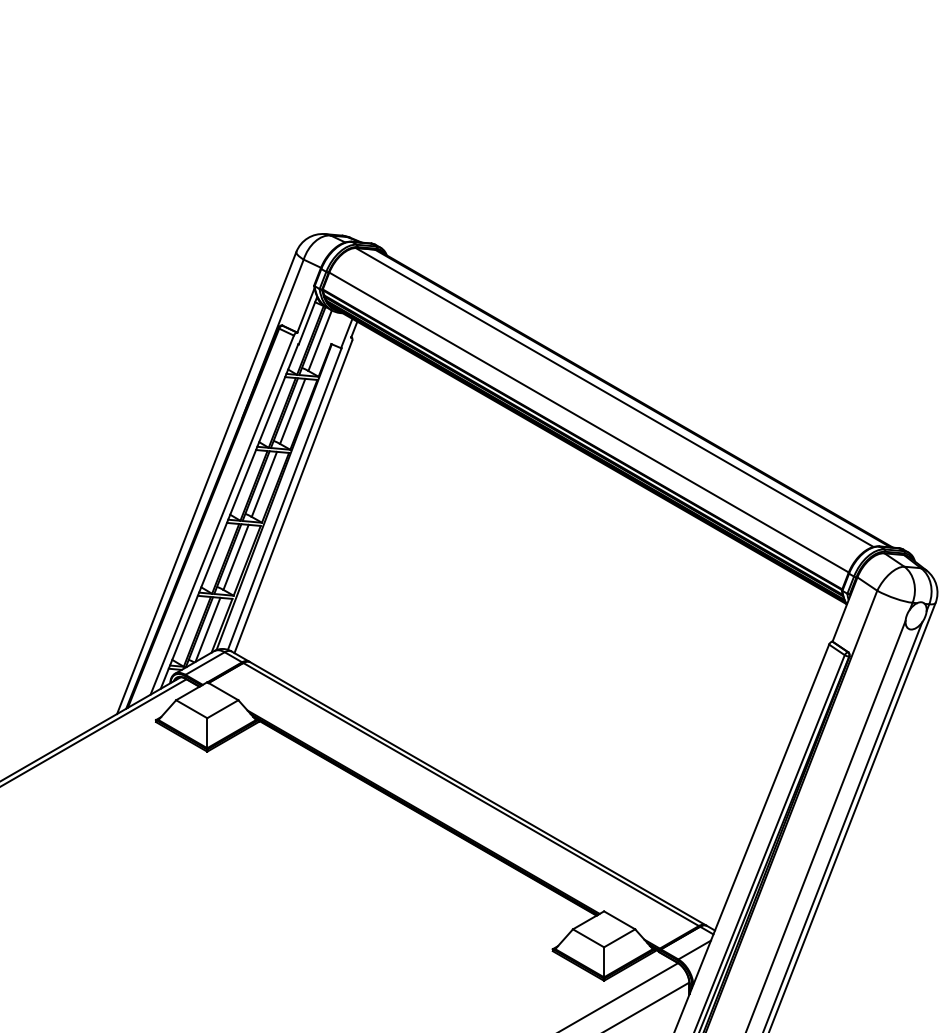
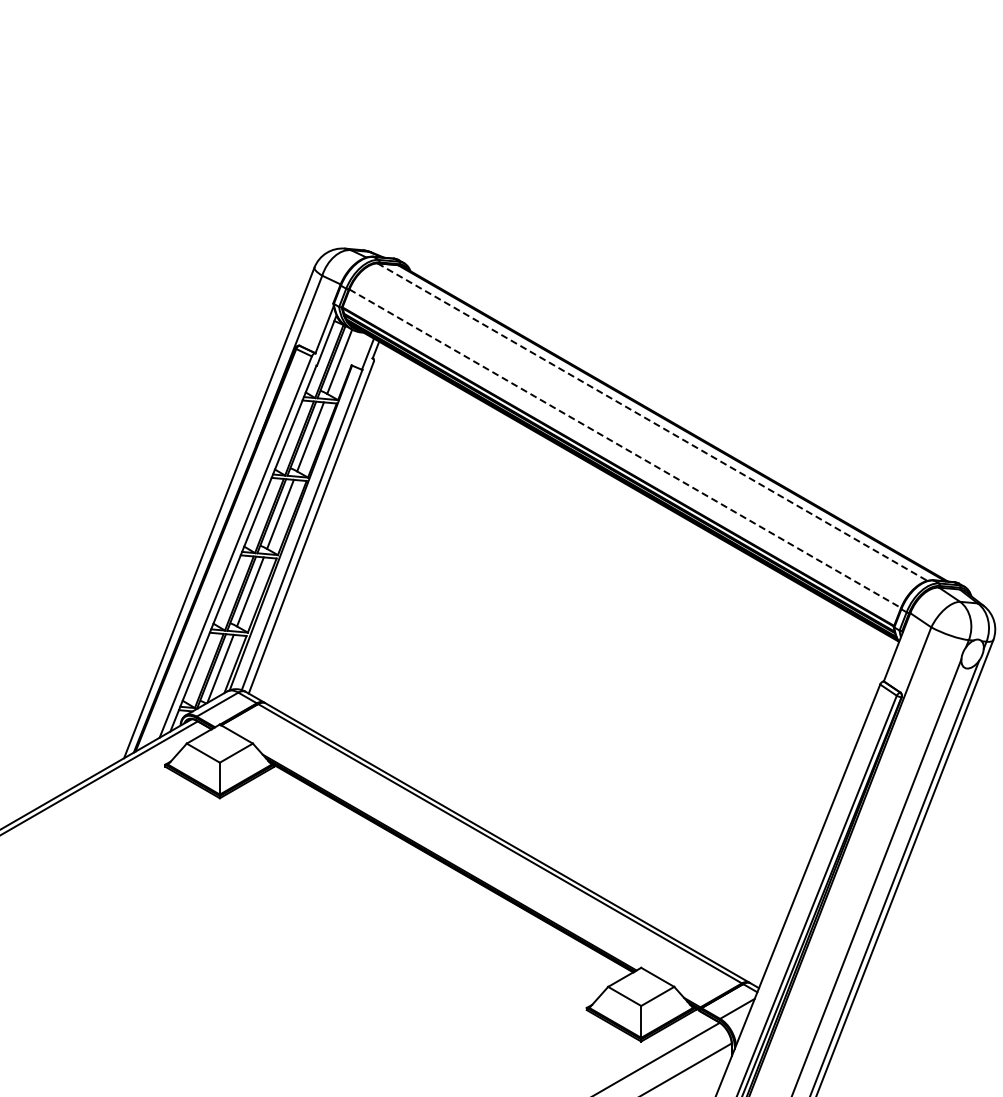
line: (614, 397) -> (652, 422), solid -> dashed
line: (589, 422) -> (625, 448), solid -> dashed

